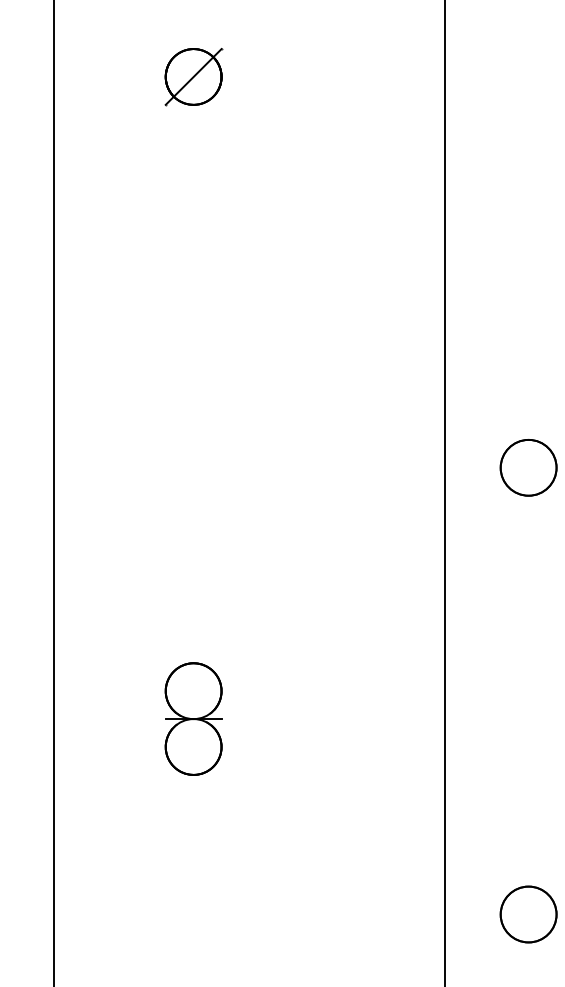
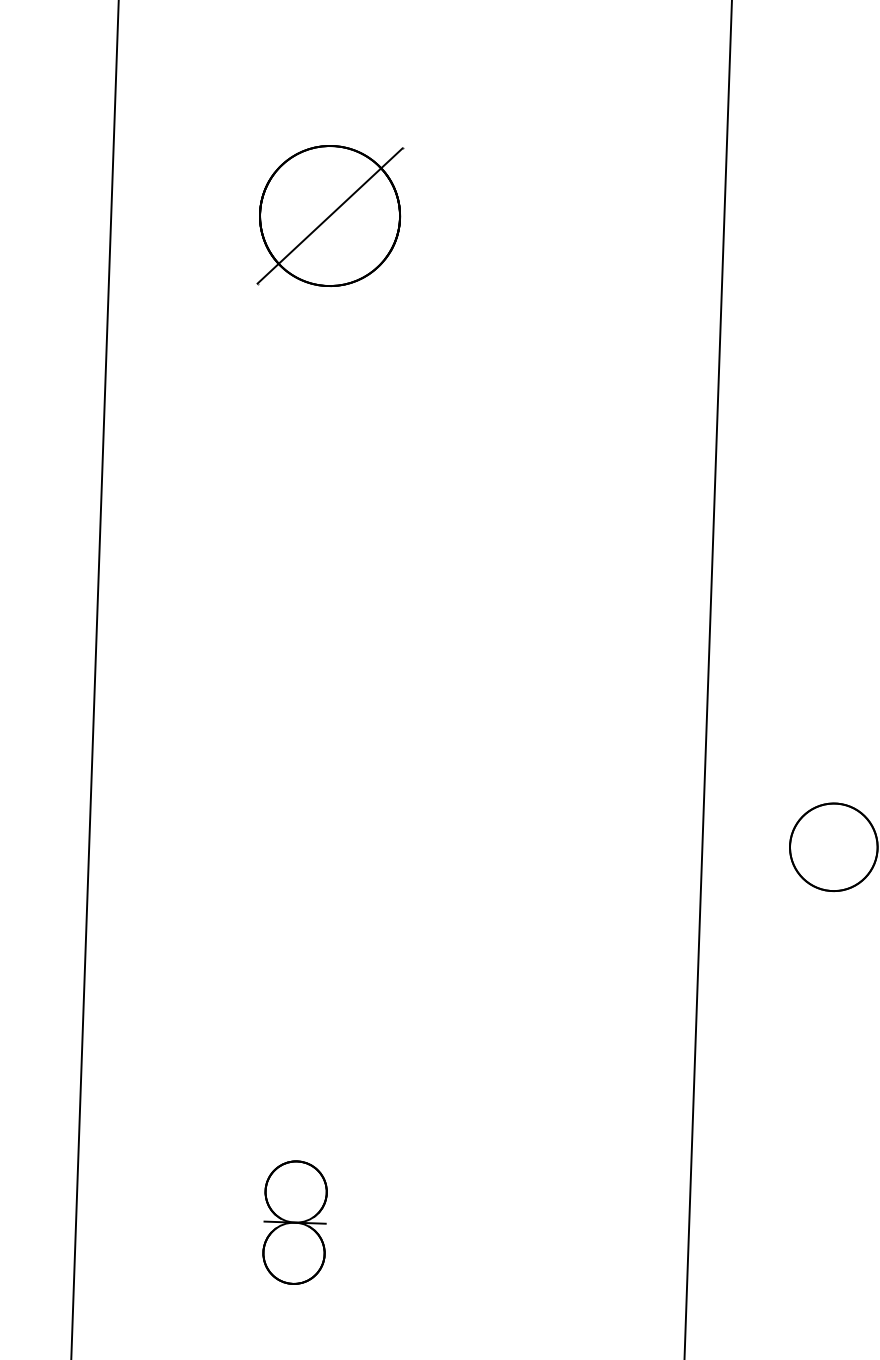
part: (193, 77) -> (330, 217), size x1.6
part: (193, 718) -> (294, 1221), size x0.7

